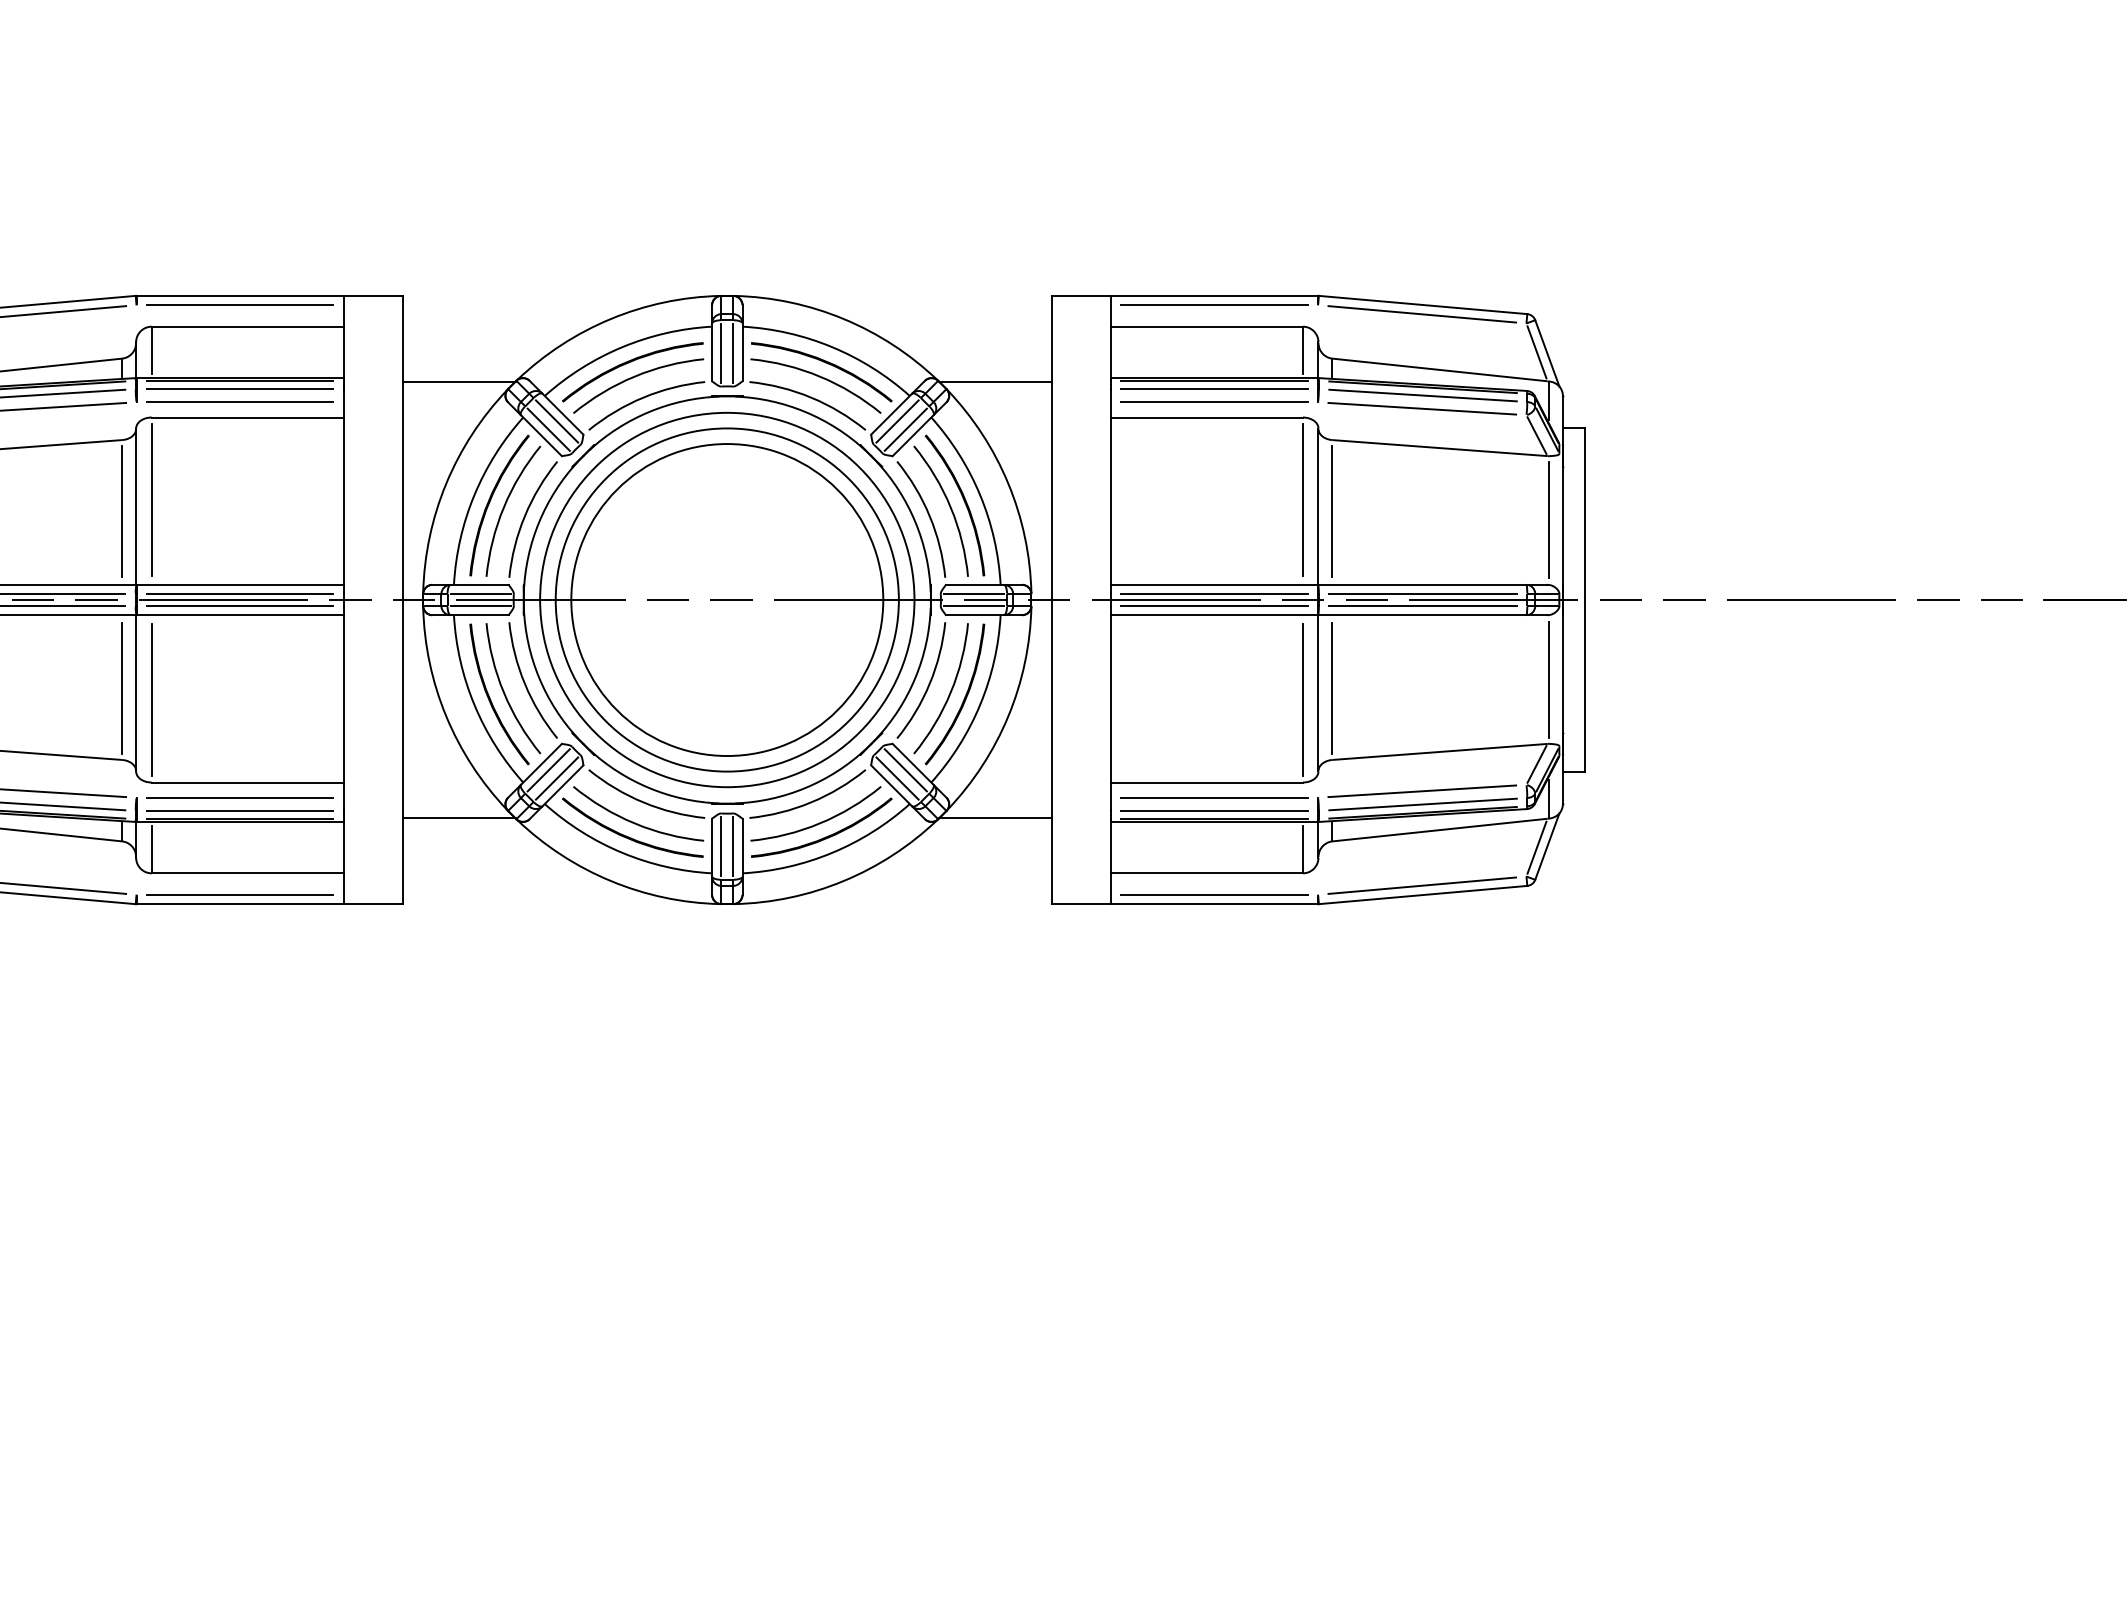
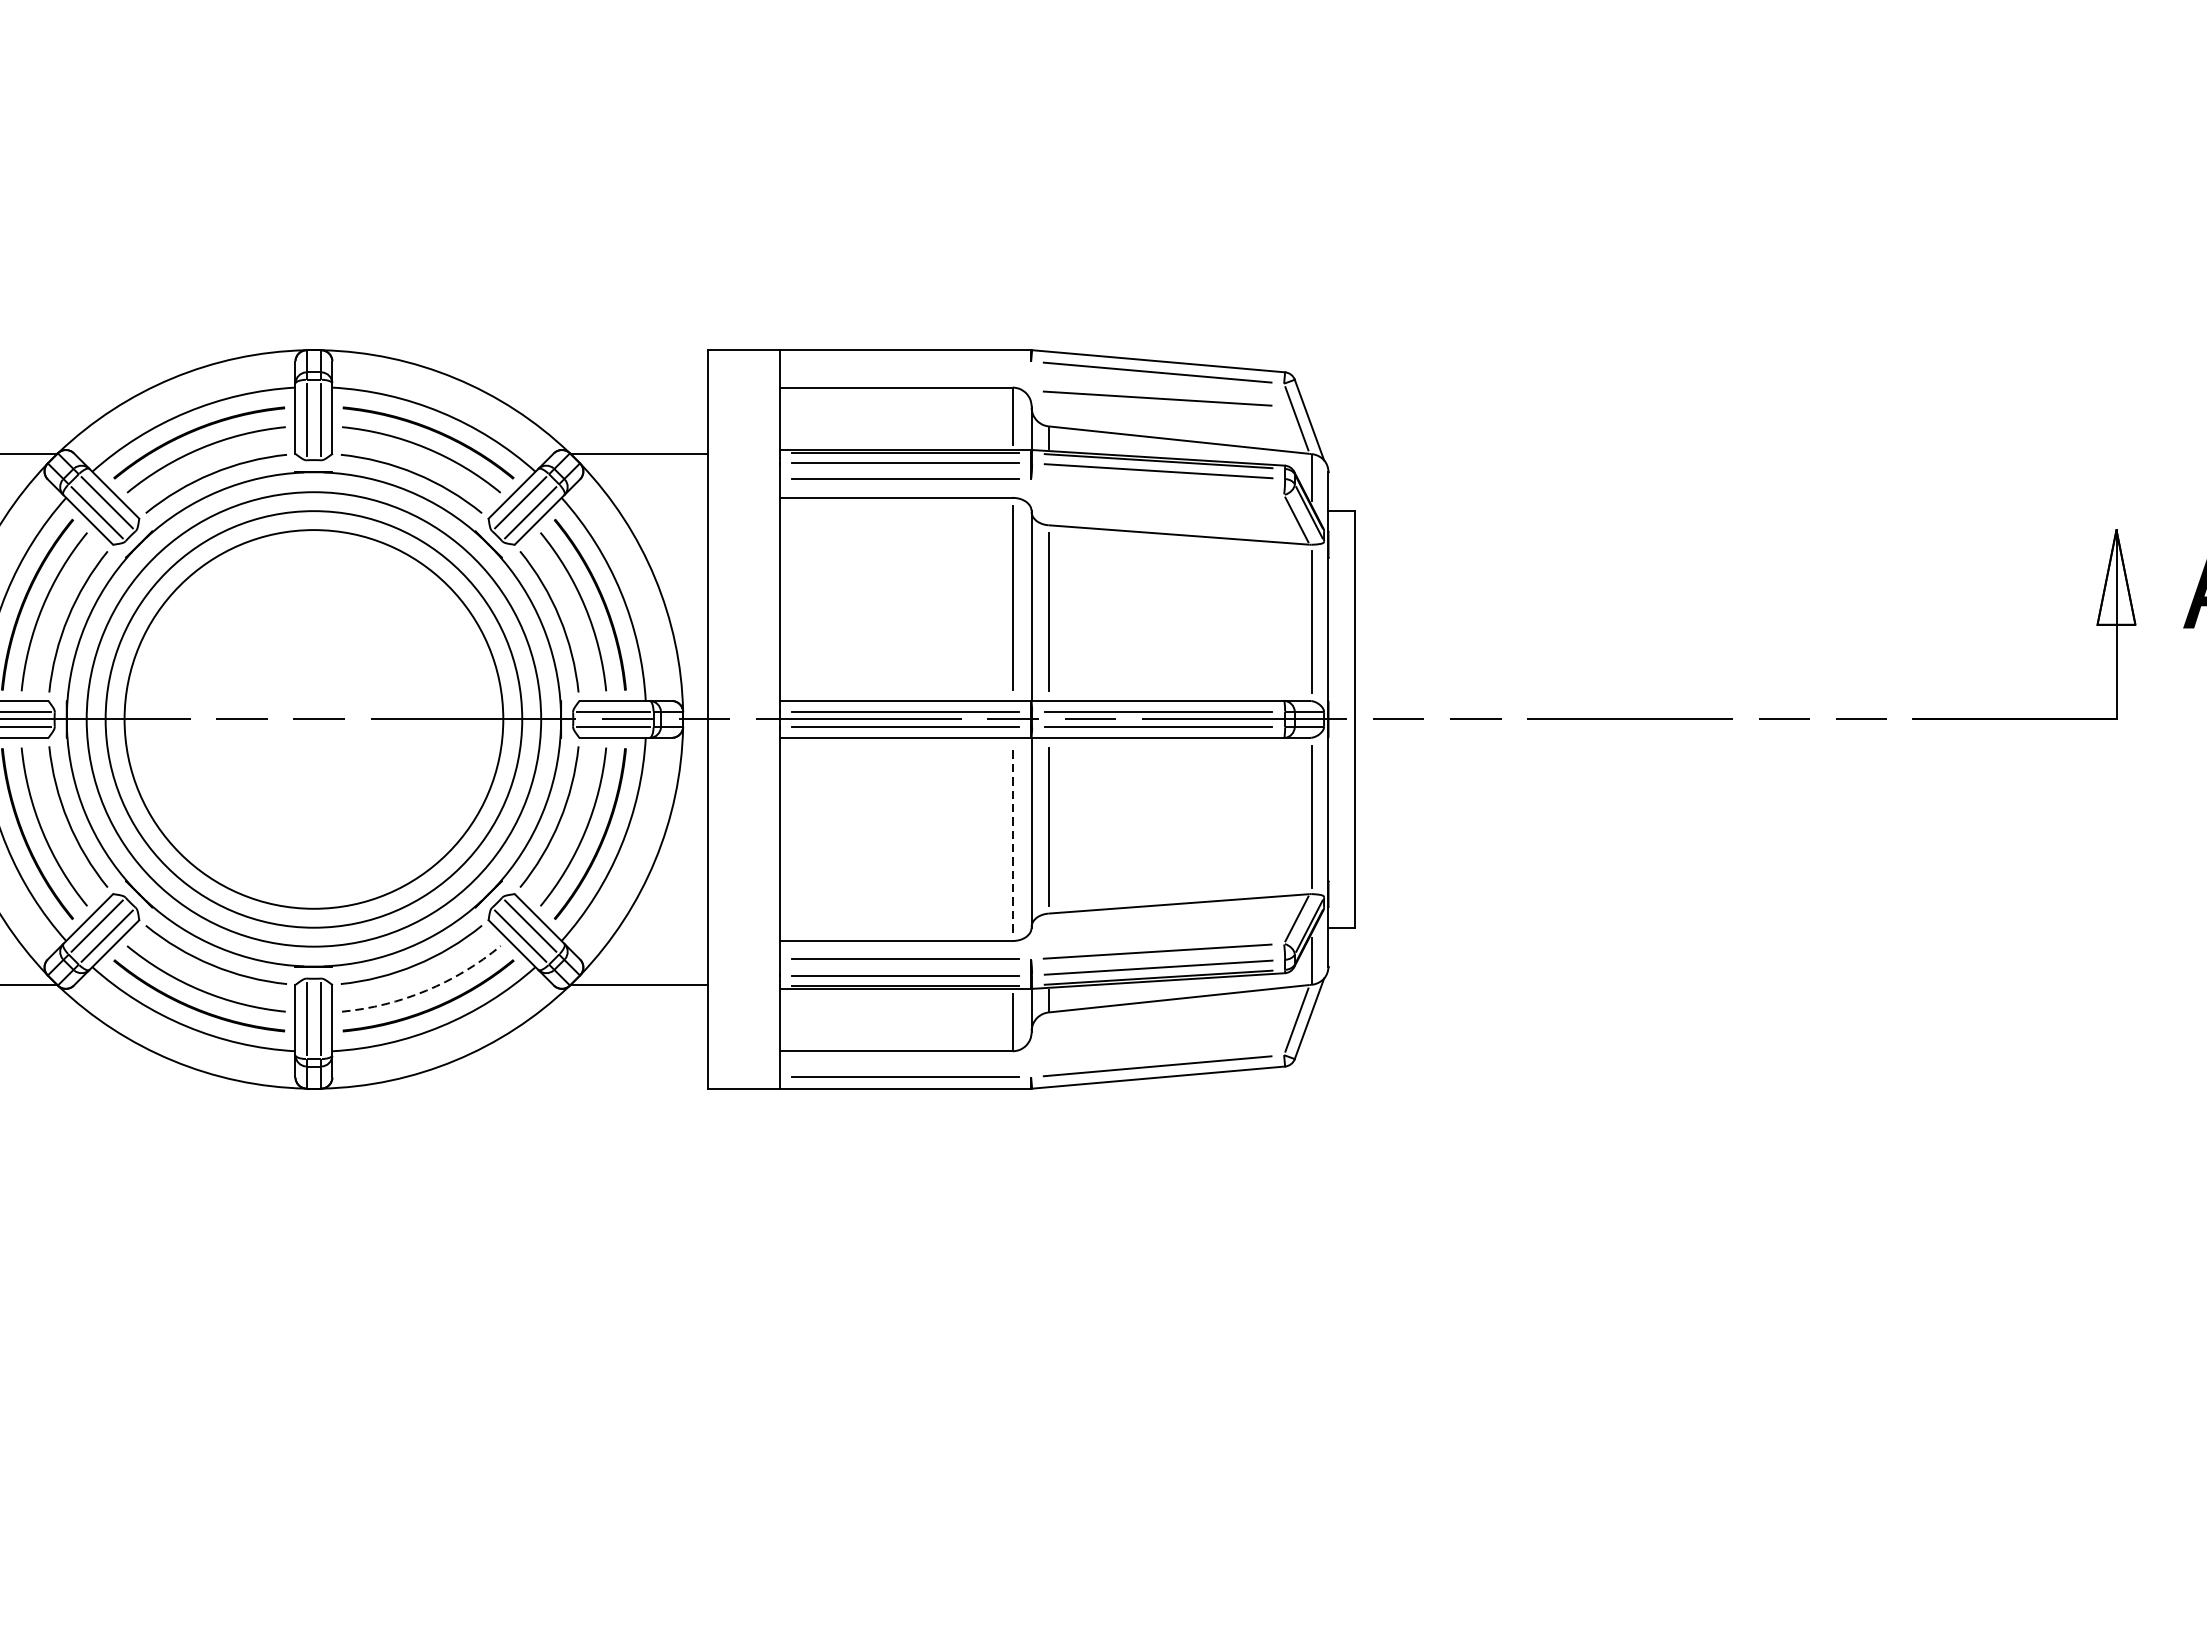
line: (1214, 305) -> (905, 361), removed
line: (1421, 408) -> (1156, 398), moved
line: (1302, 700) -> (1012, 841), solid -> dashed
arc: (819, 823) -> (425, 990), solid -> dashed

